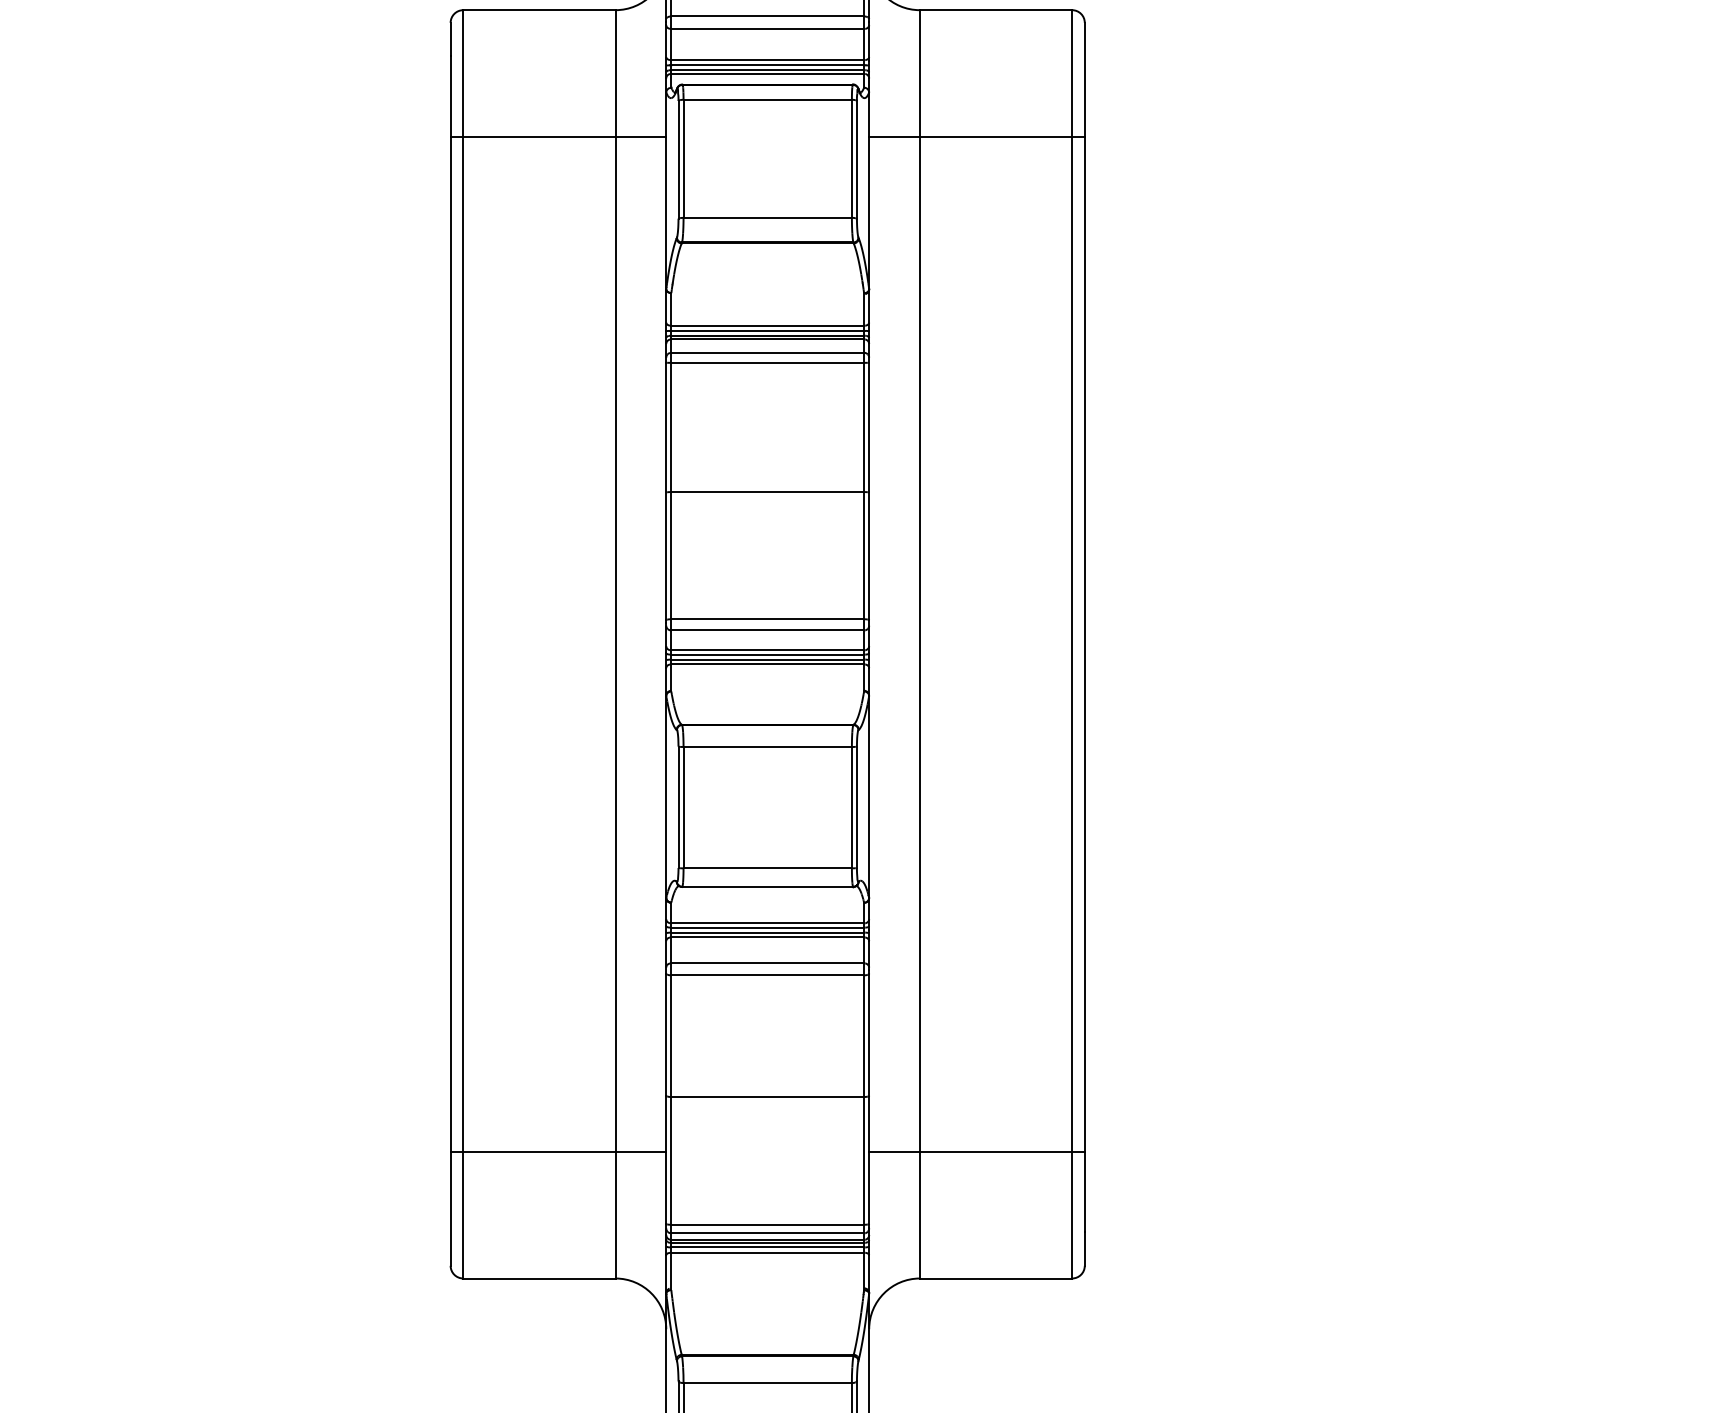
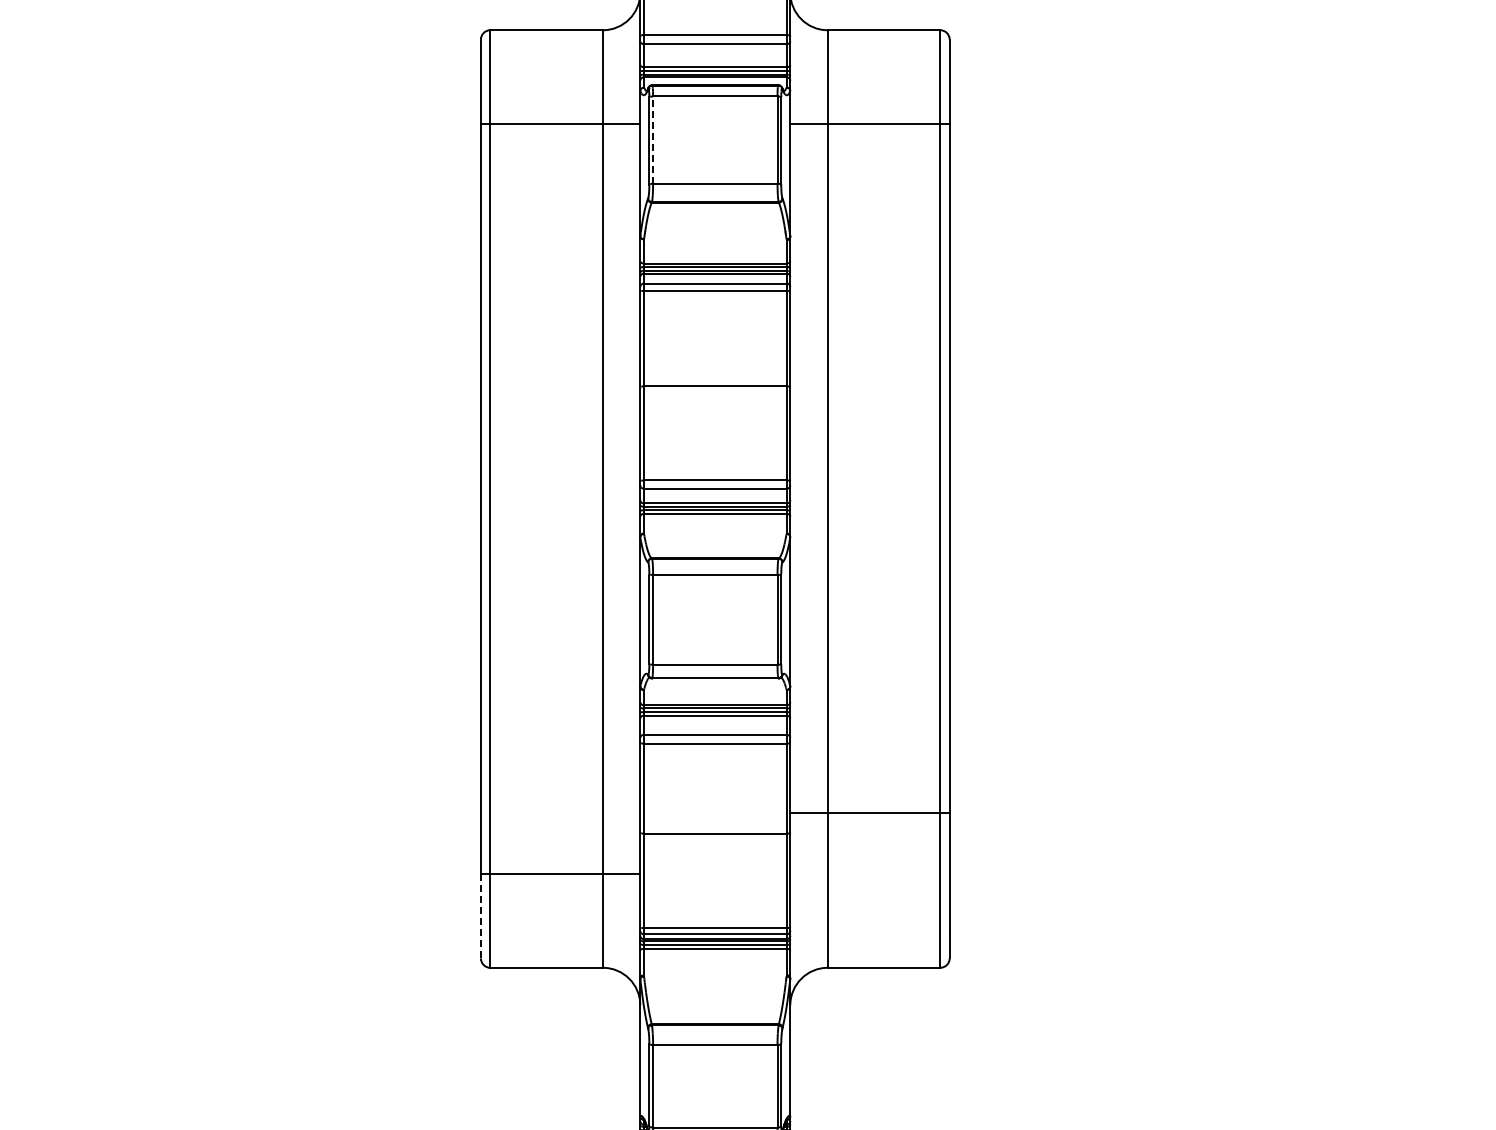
line: (684, 159) -> (653, 140), solid -> dashed
line: (976, 1152) -> (869, 813), moved
line: (450, 1207) -> (480, 915), solid -> dashed

